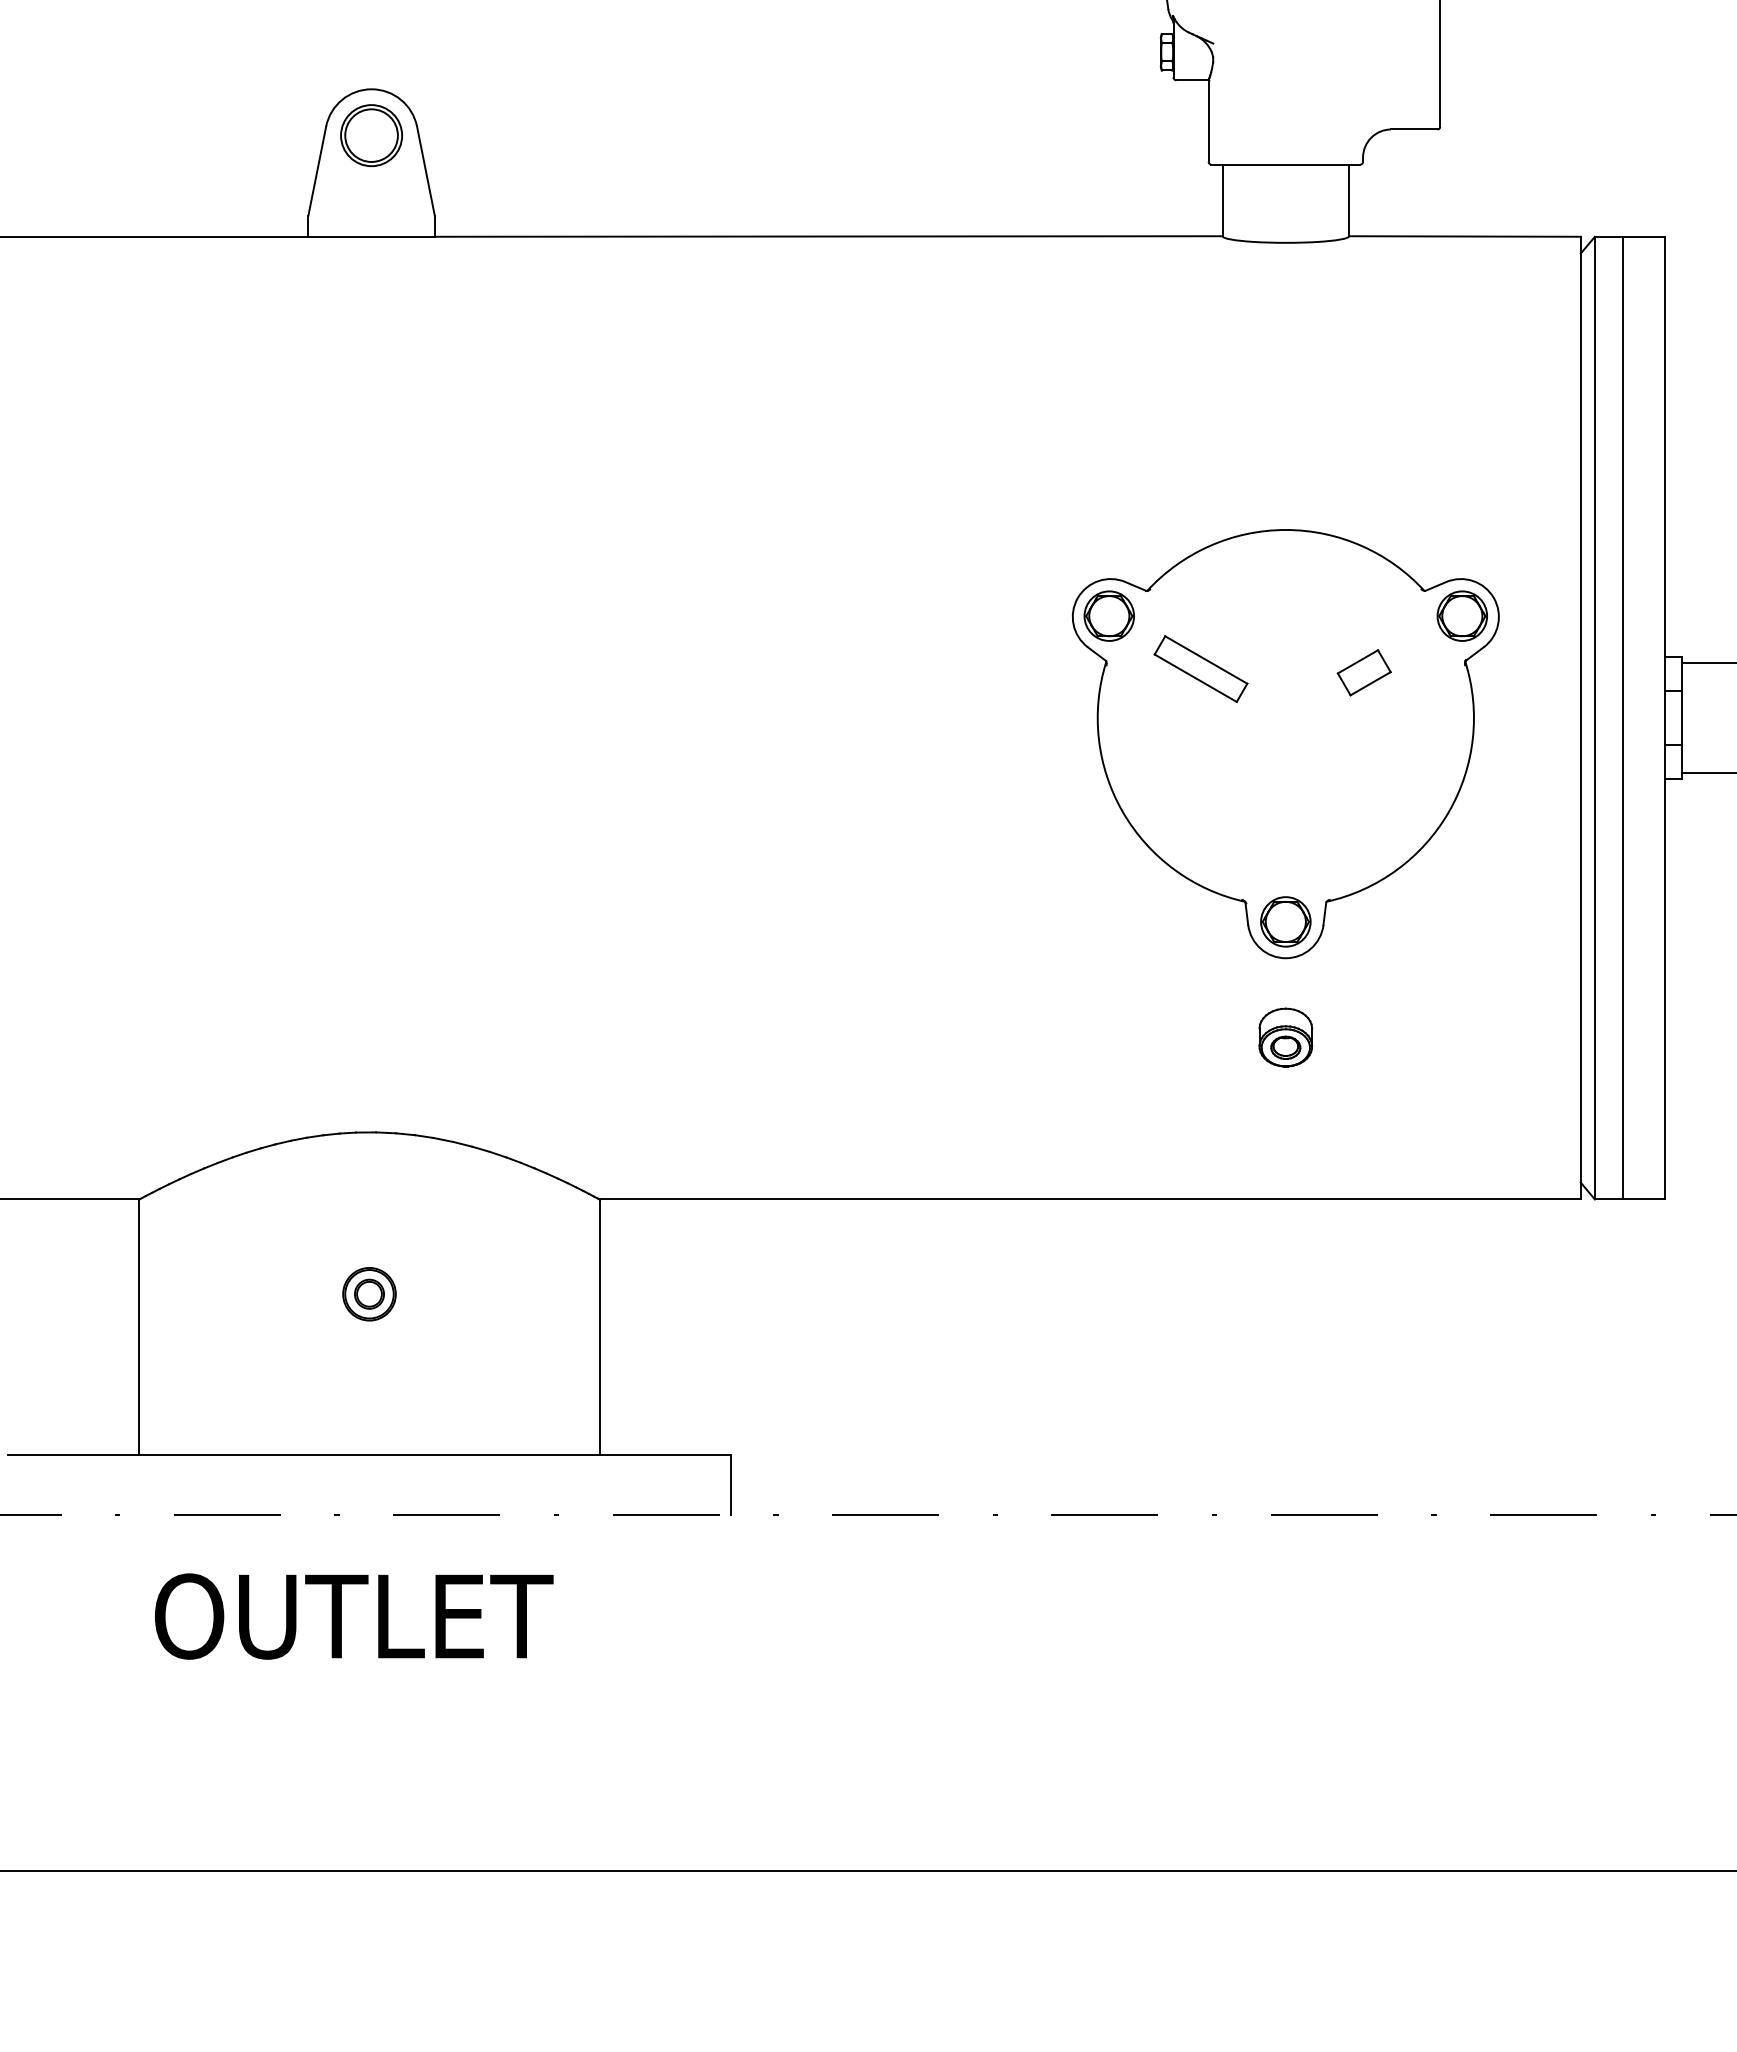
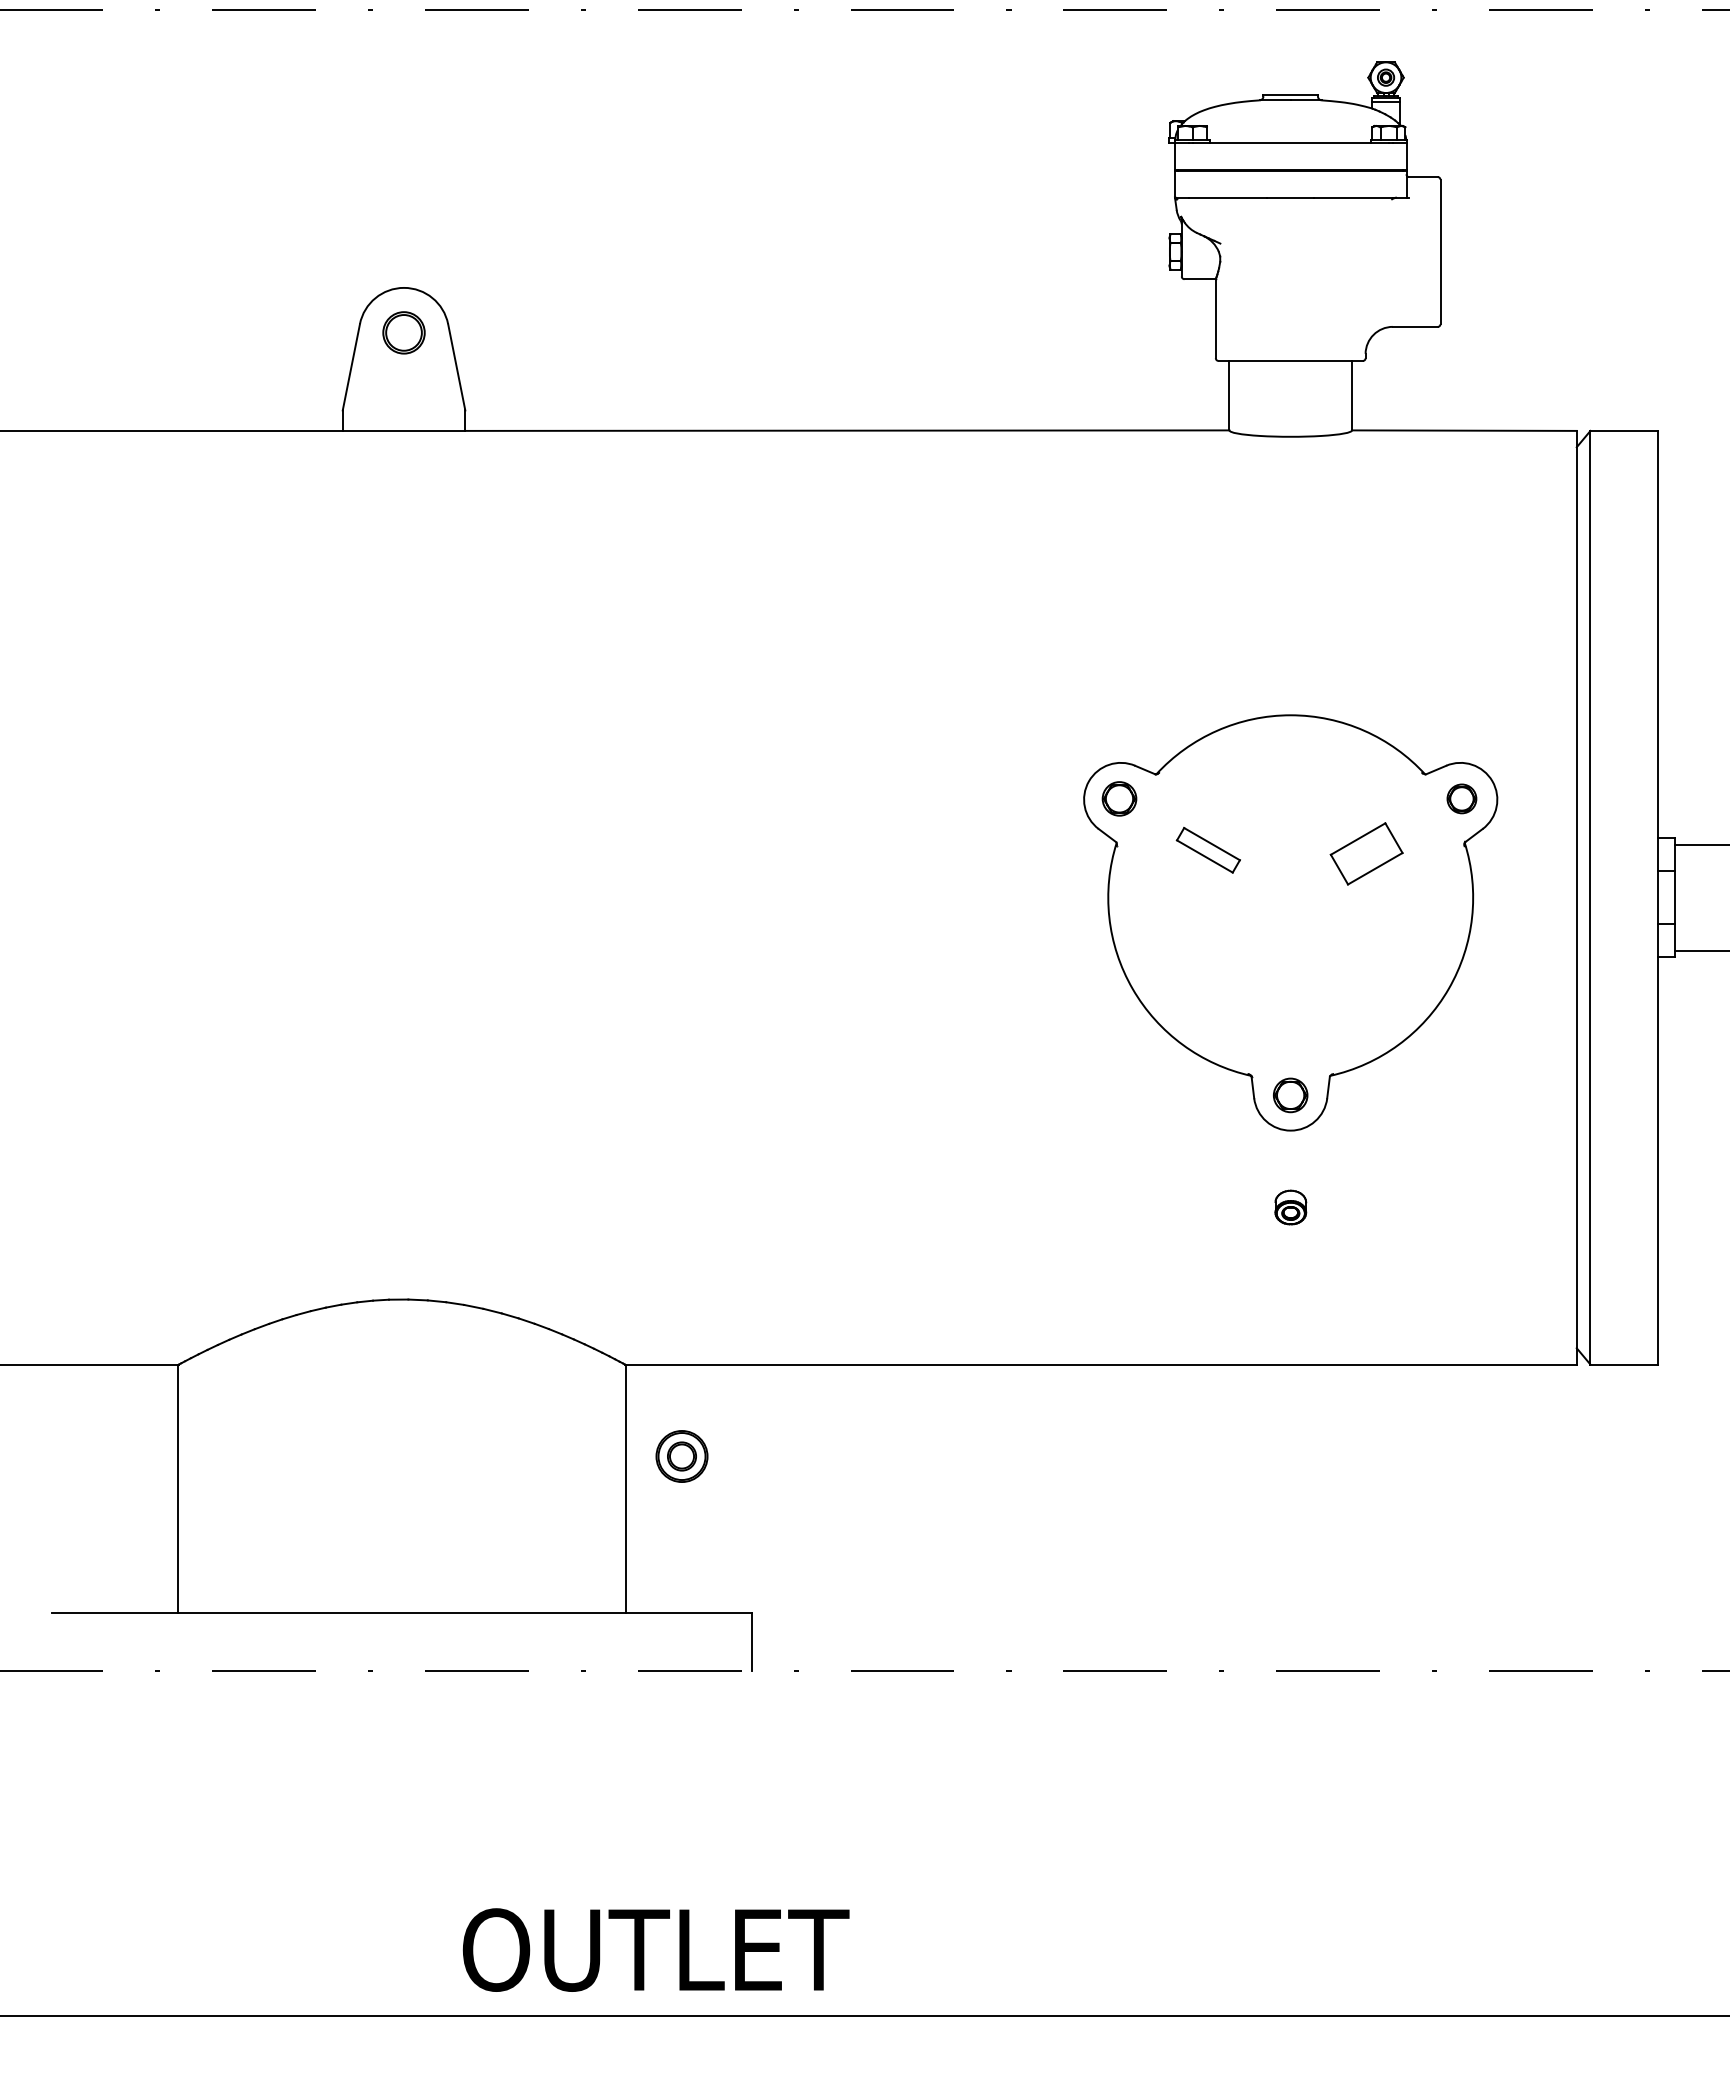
part: (371, 135) -> (403, 332), size x0.7
part: (1109, 615) -> (1119, 798), size x0.7
part: (1461, 615) -> (1461, 798), size x0.6
part: (1201, 669) -> (1208, 850), size x0.7
part: (1363, 672) -> (1366, 853), size x1.4
line: (1622, 717) -> (1617, 897), removed
part: (1285, 922) -> (1290, 1095), size x0.7
part: (1285, 1037) -> (1290, 1207), size x0.6
part: (368, 1294) -> (681, 1456), moved
text: (353, 1615) -> (655, 1949), moved

